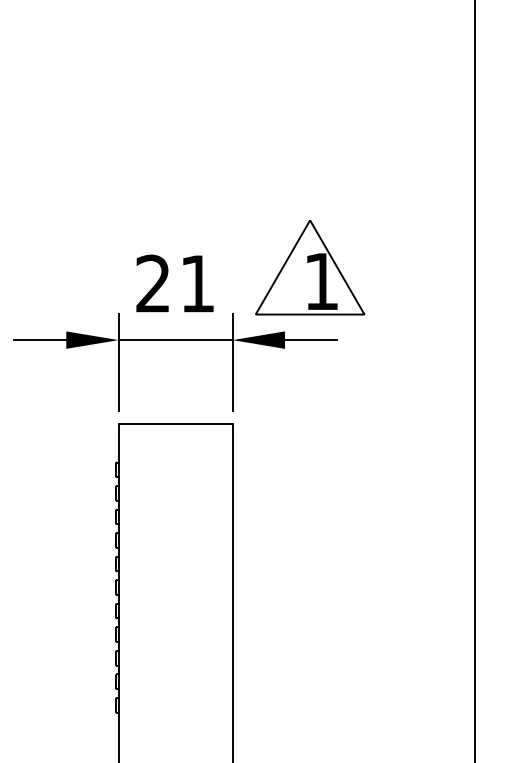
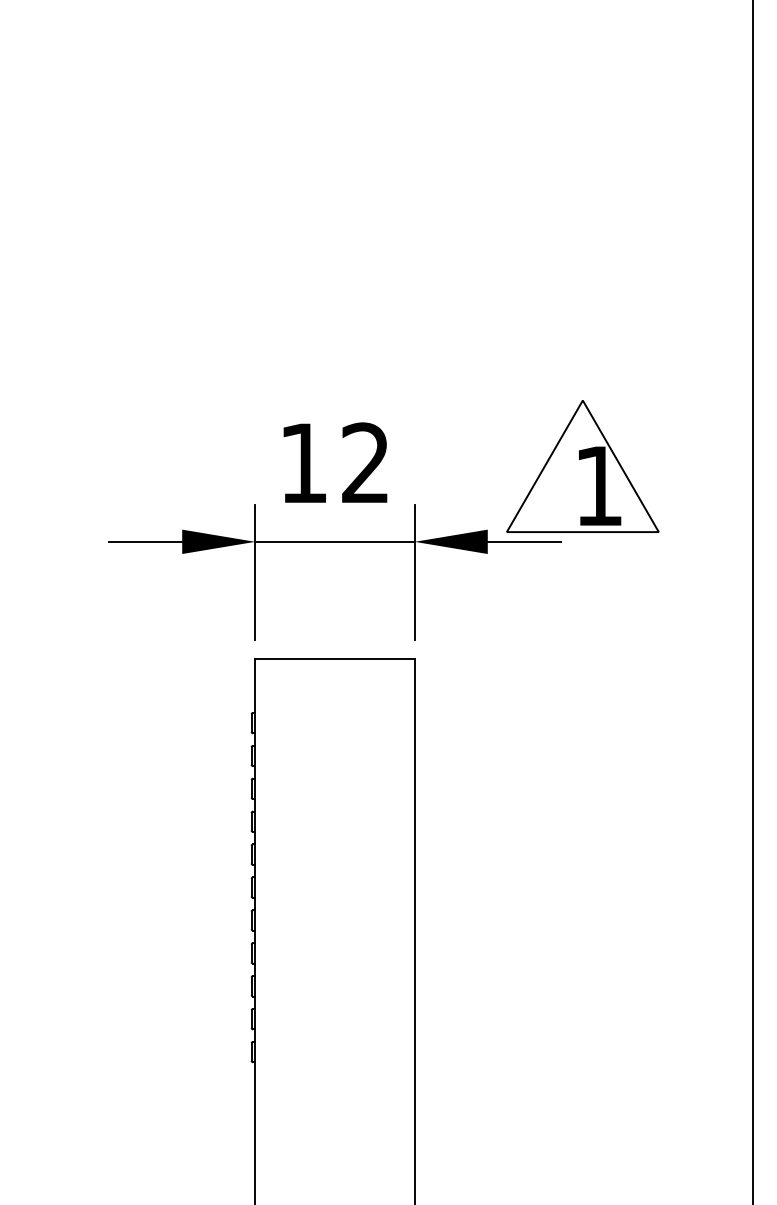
part: (309, 267) -> (582, 466), moved
text: (174, 283) -> (333, 462), 21 -> 12

